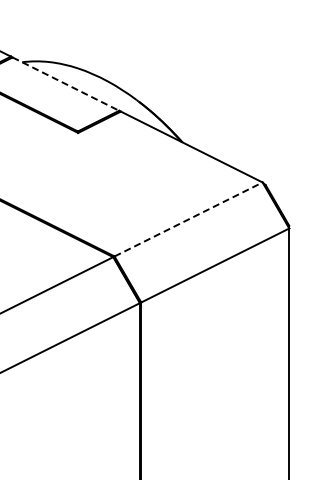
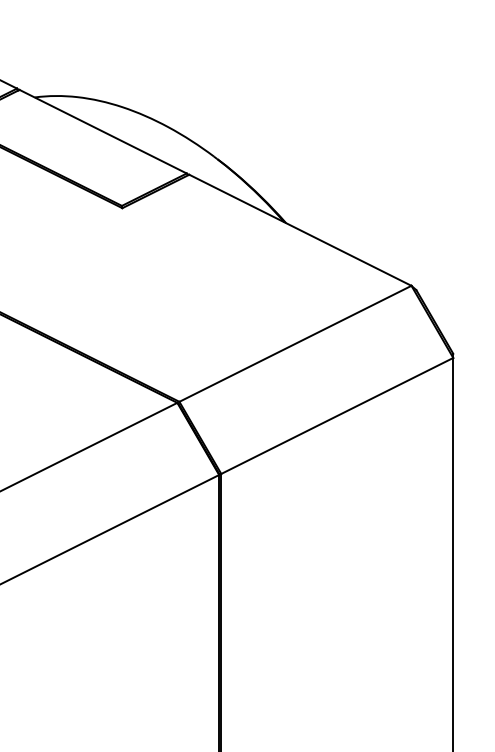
line: (65, 84) -> (102, 132), dashed -> solid
line: (188, 219) -> (295, 343), dashed -> solid

